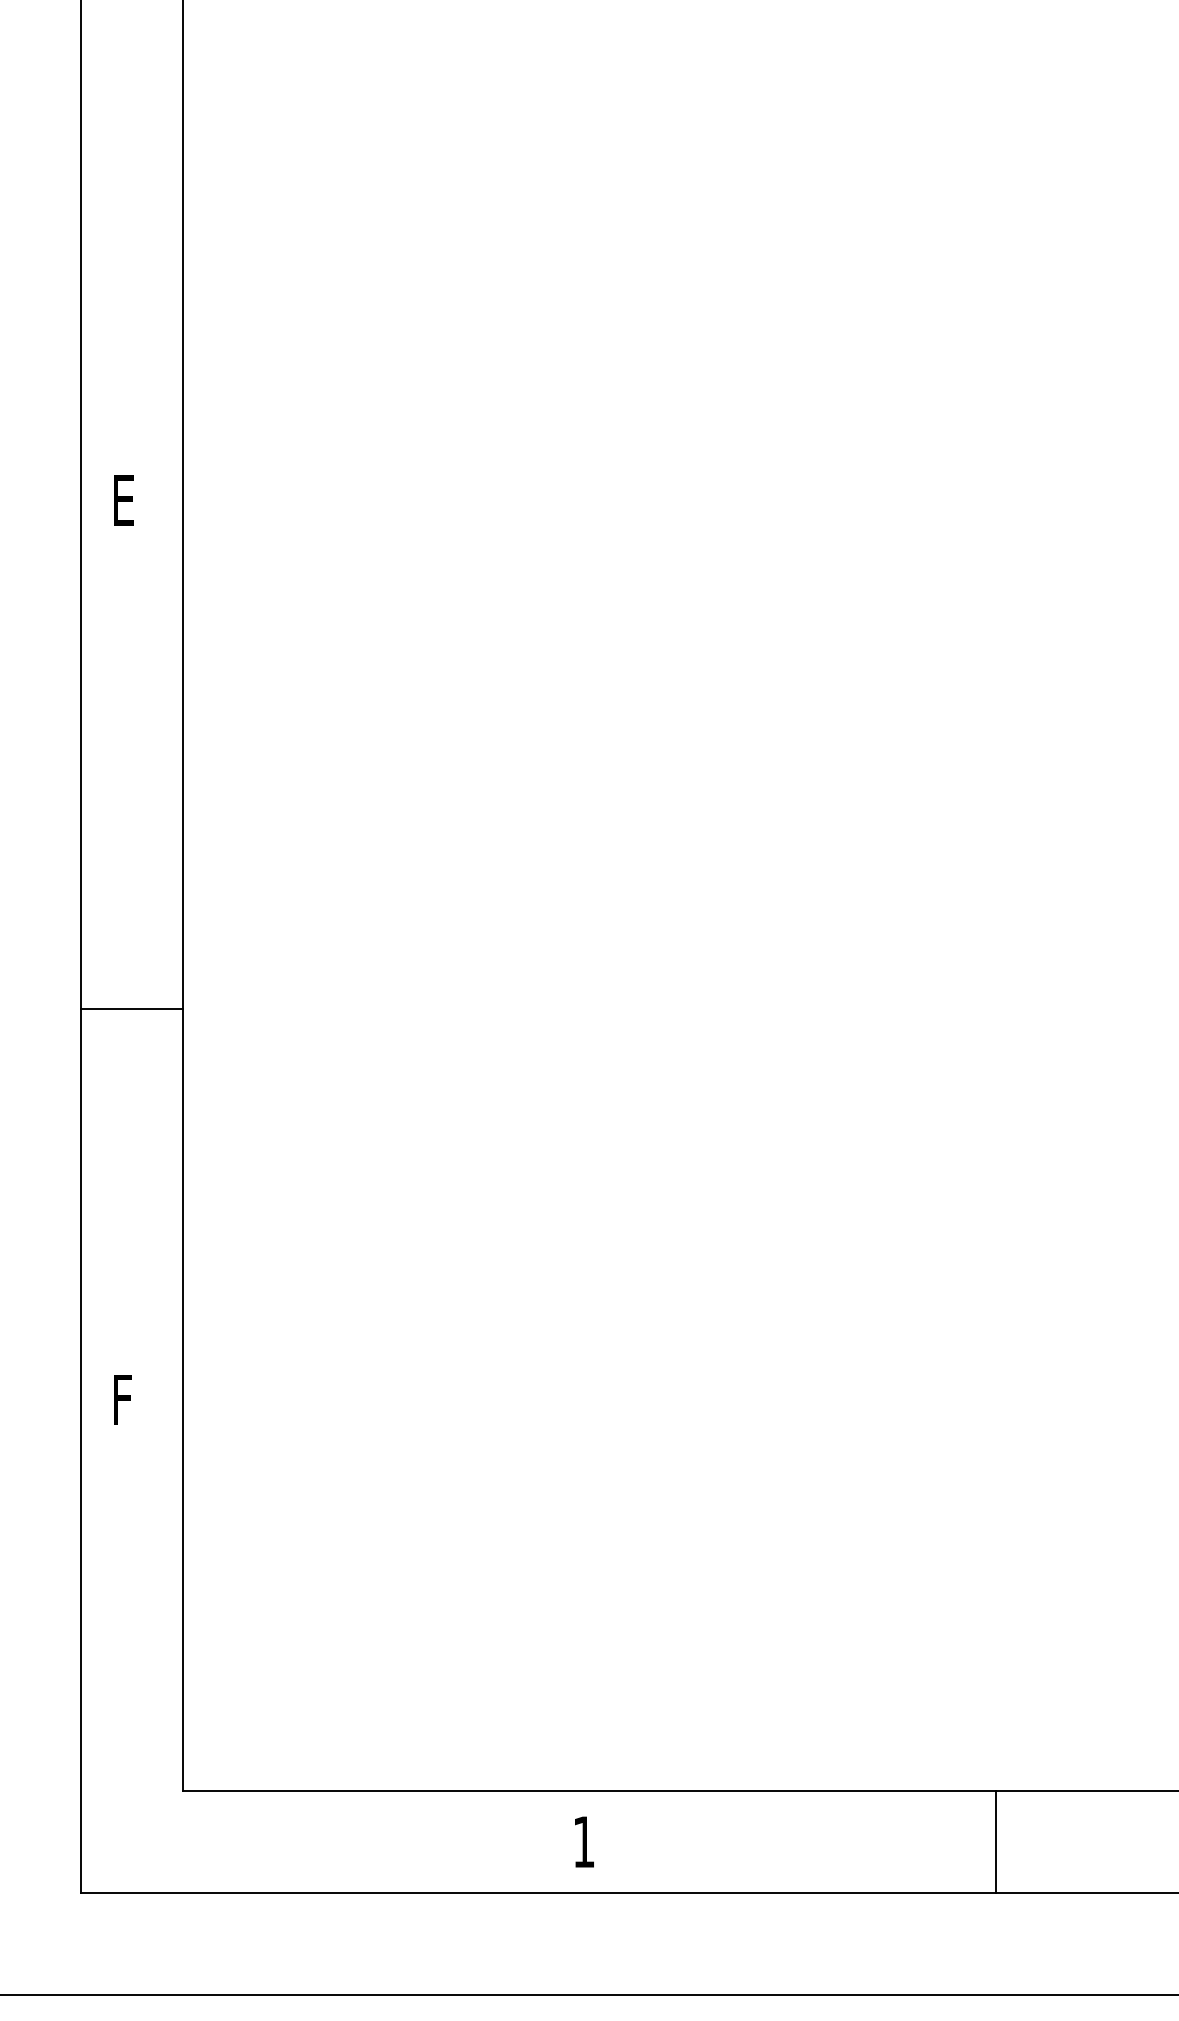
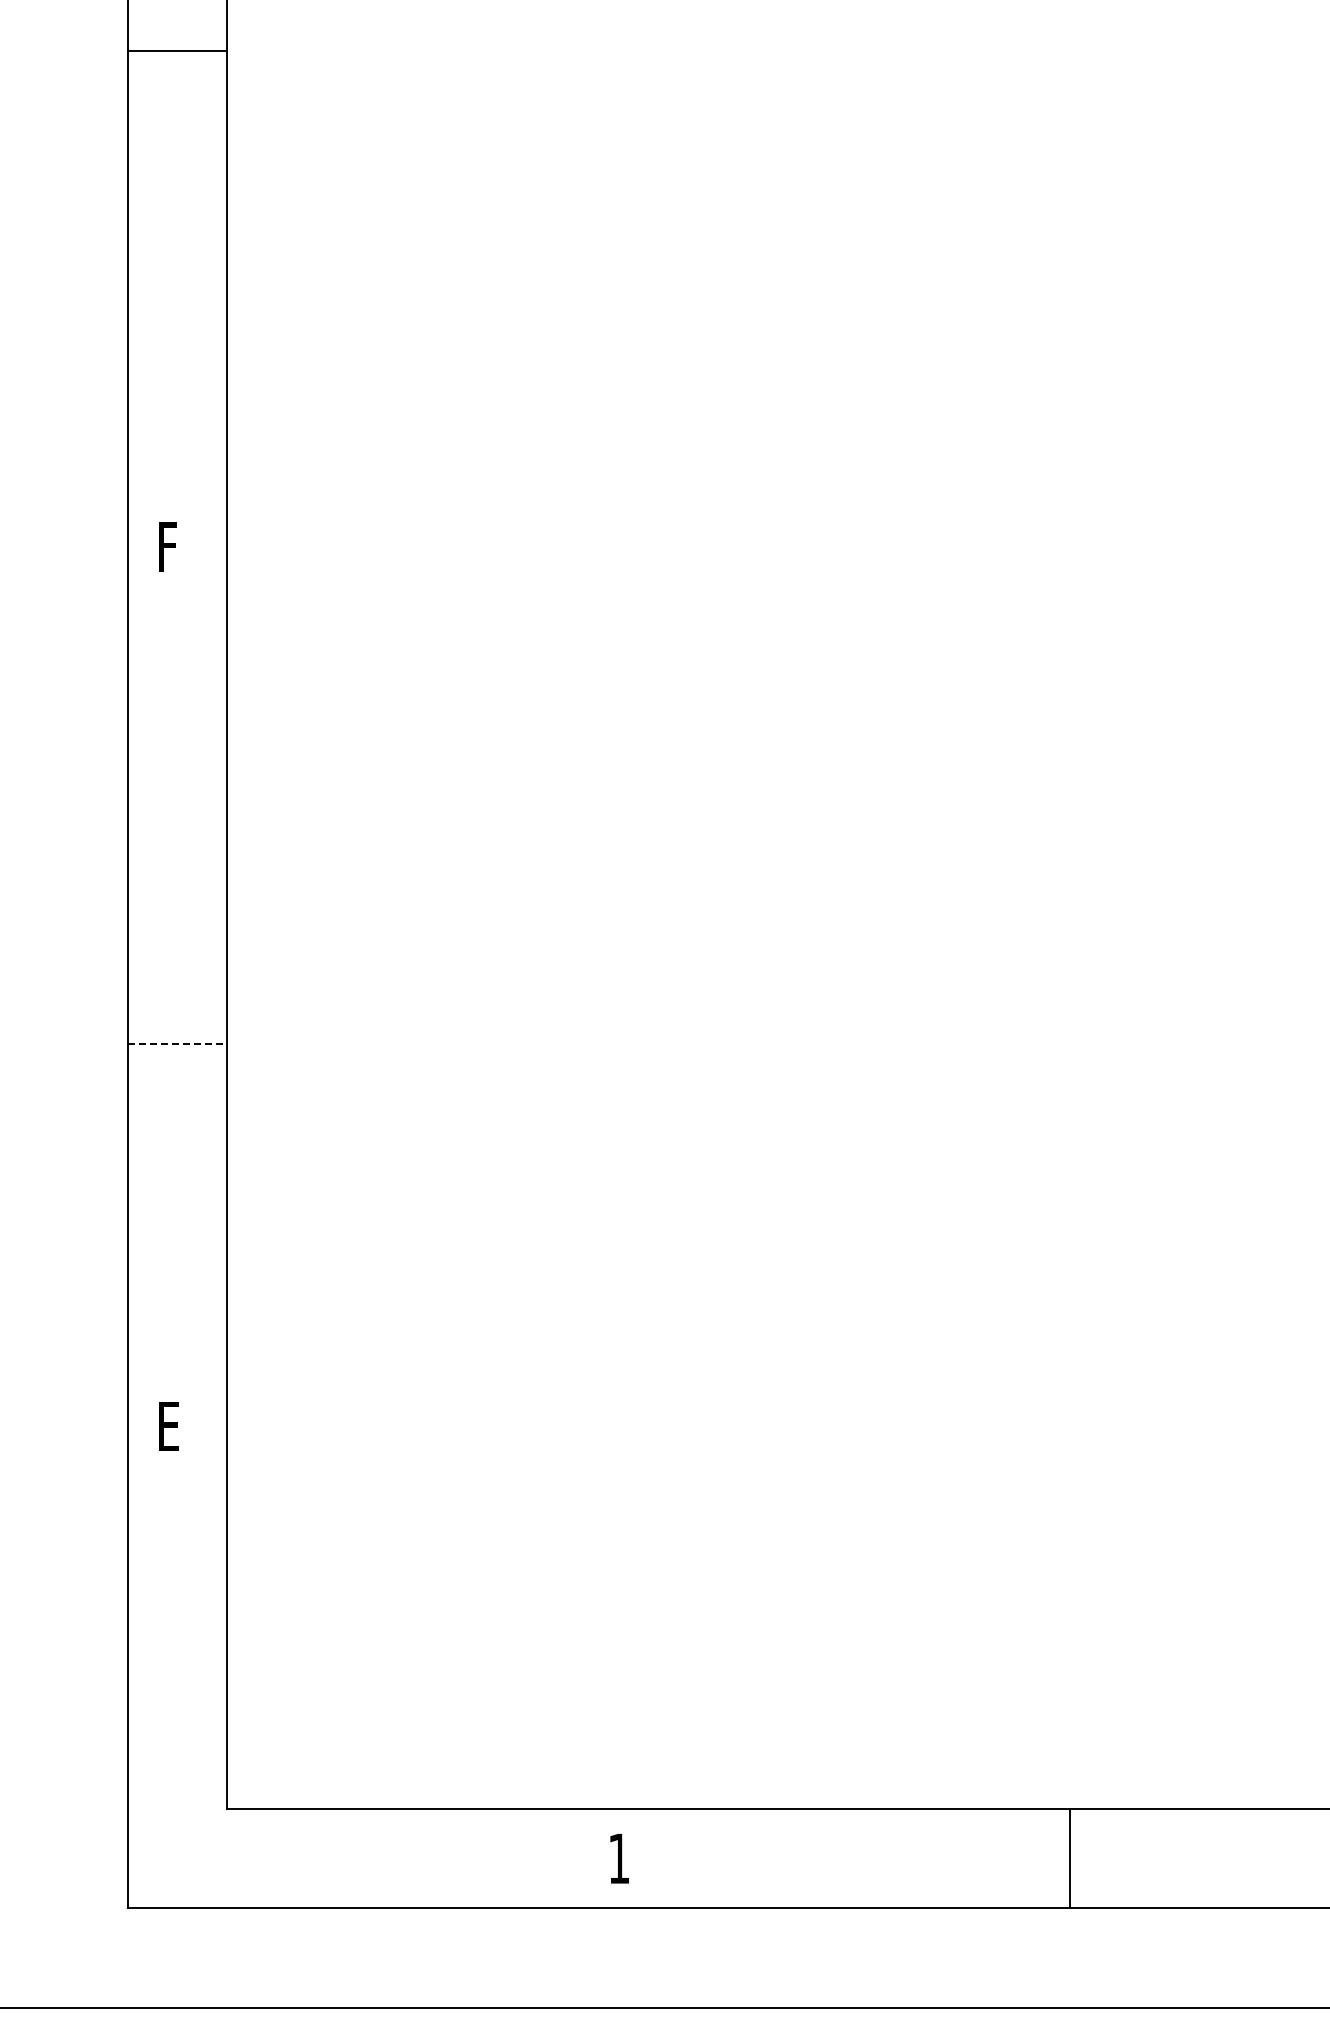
text: (126, 499) -> (171, 546), E -> F
line: (132, 1009) -> (177, 1044), solid -> dashed
text: (126, 1399) -> (171, 1426), F -> E
line: (995, 1841) -> (1069, 1858), moved

